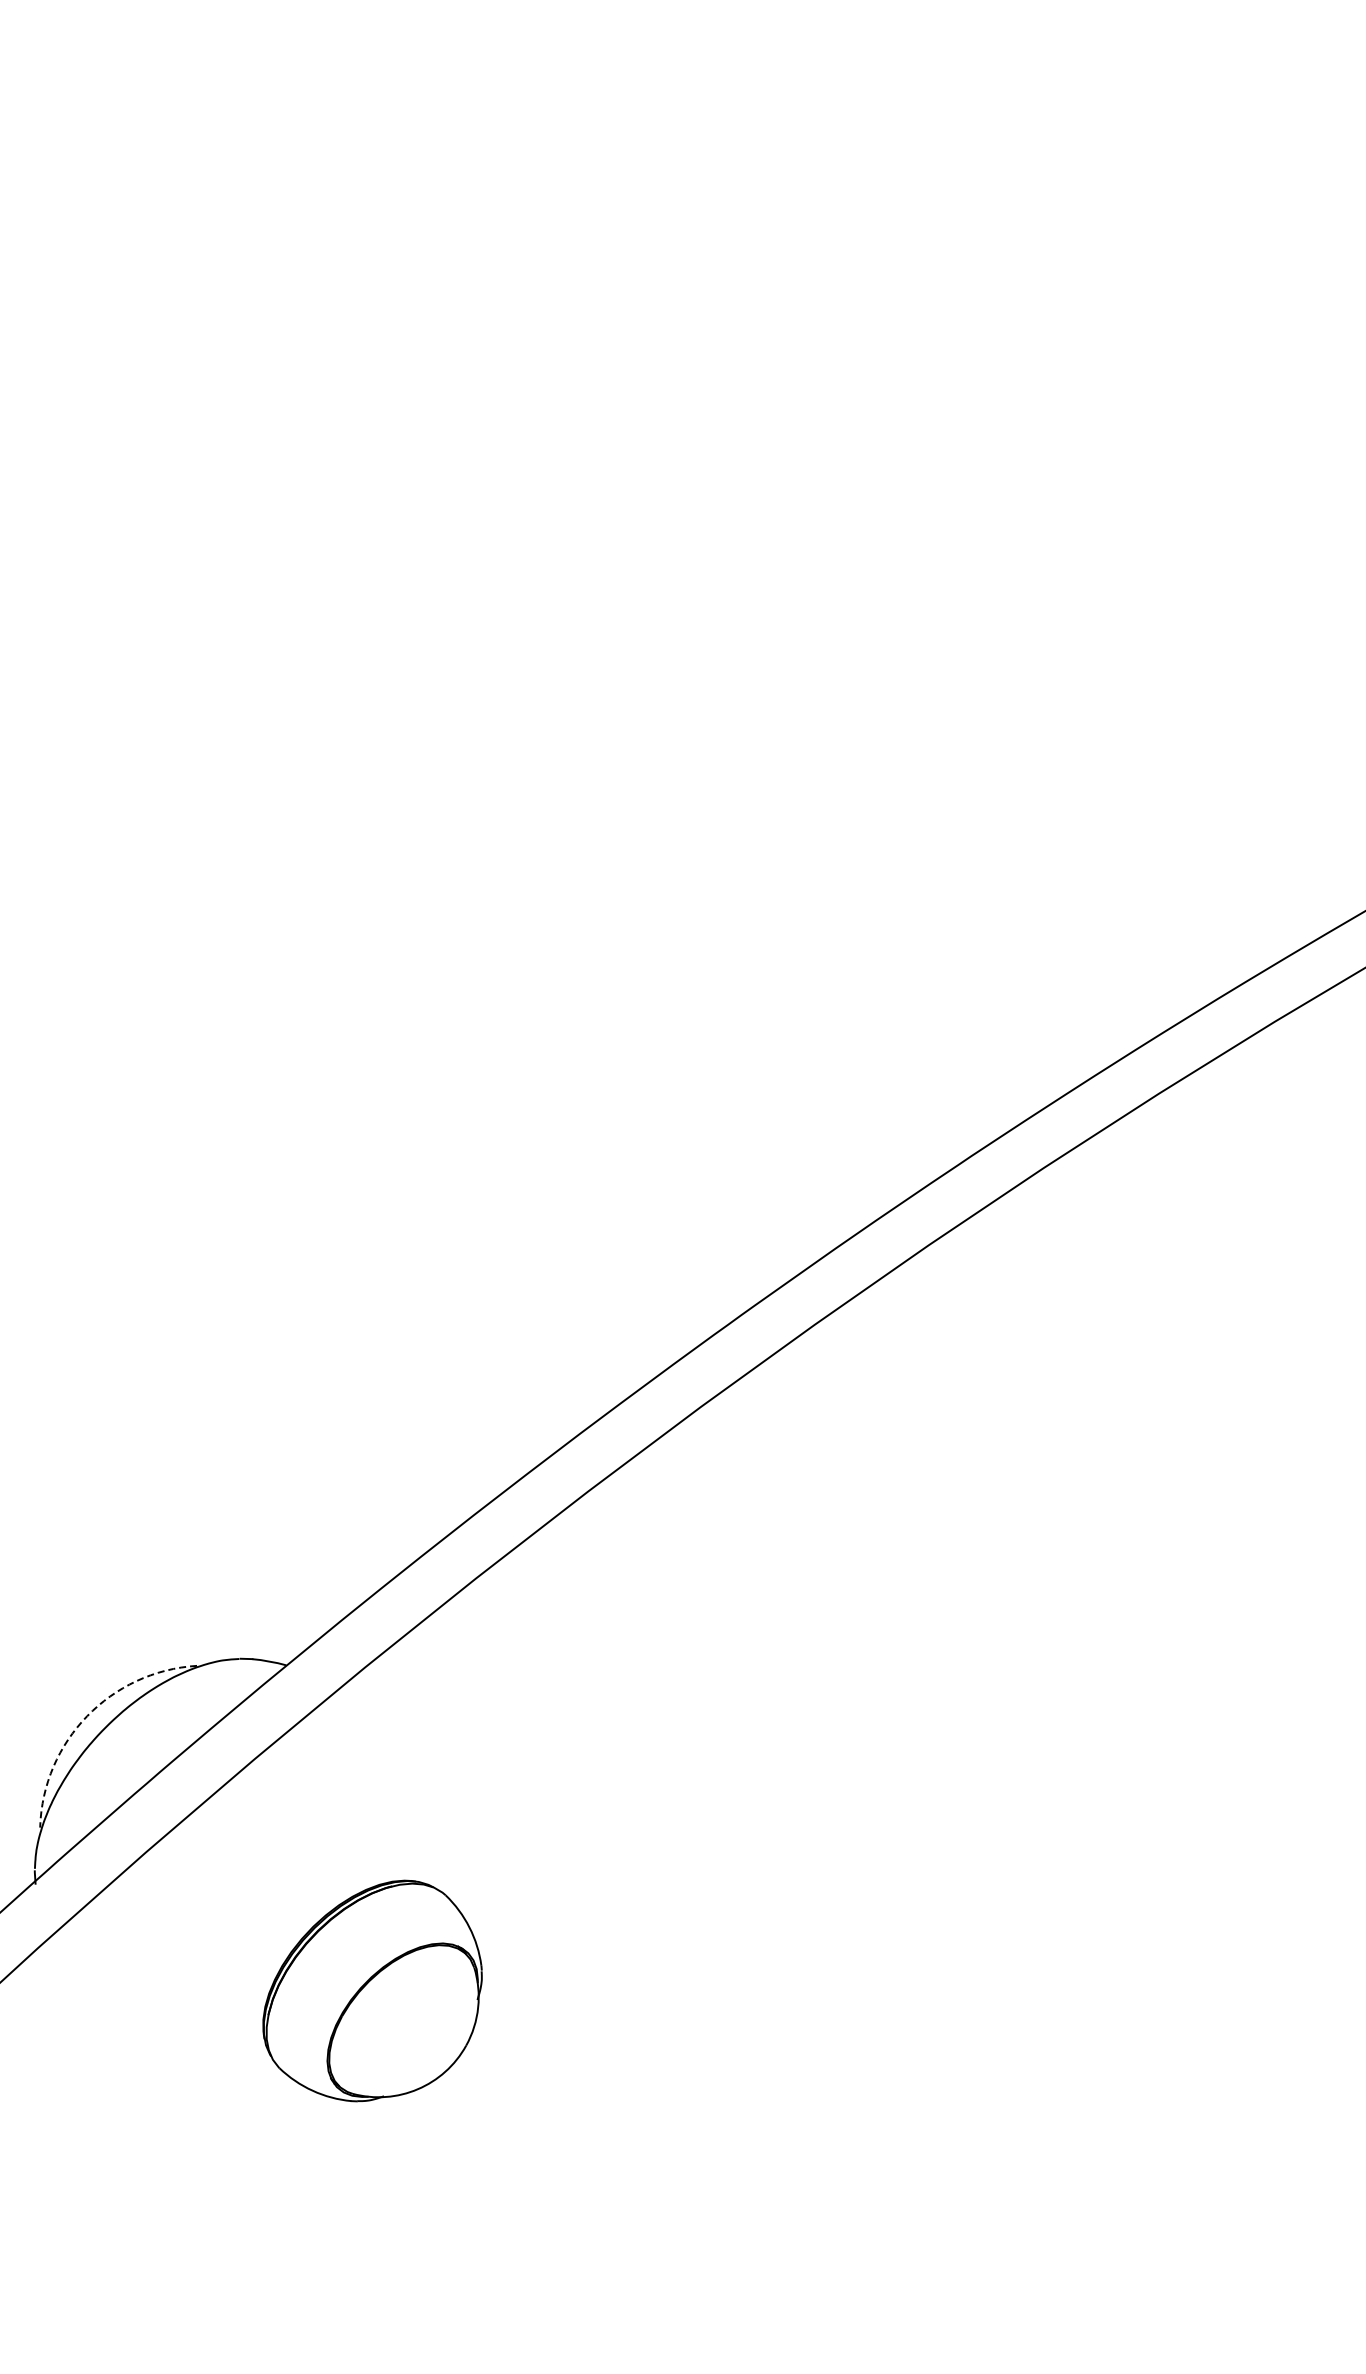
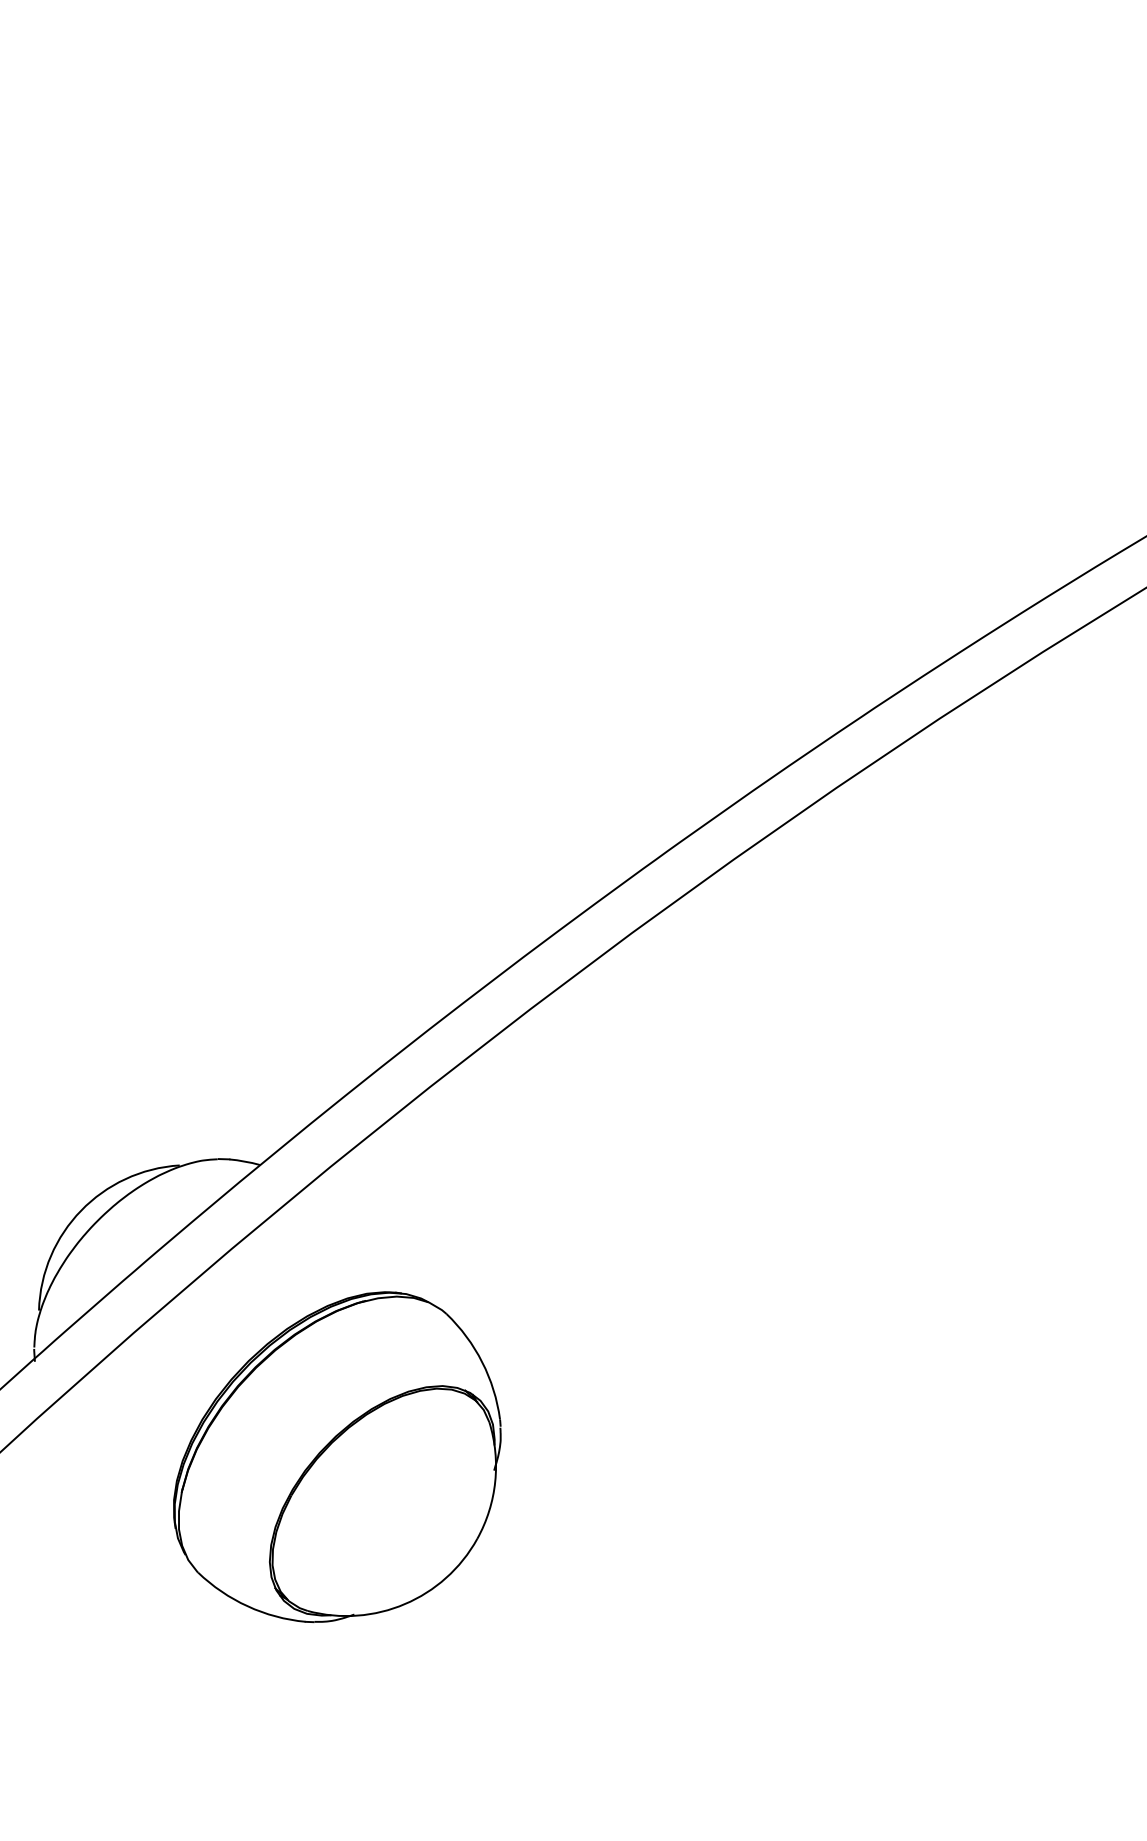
arc: (87, 1716) -> (81, 1210), dashed -> solid
part: (372, 1990) -> (337, 1456), size x1.67

